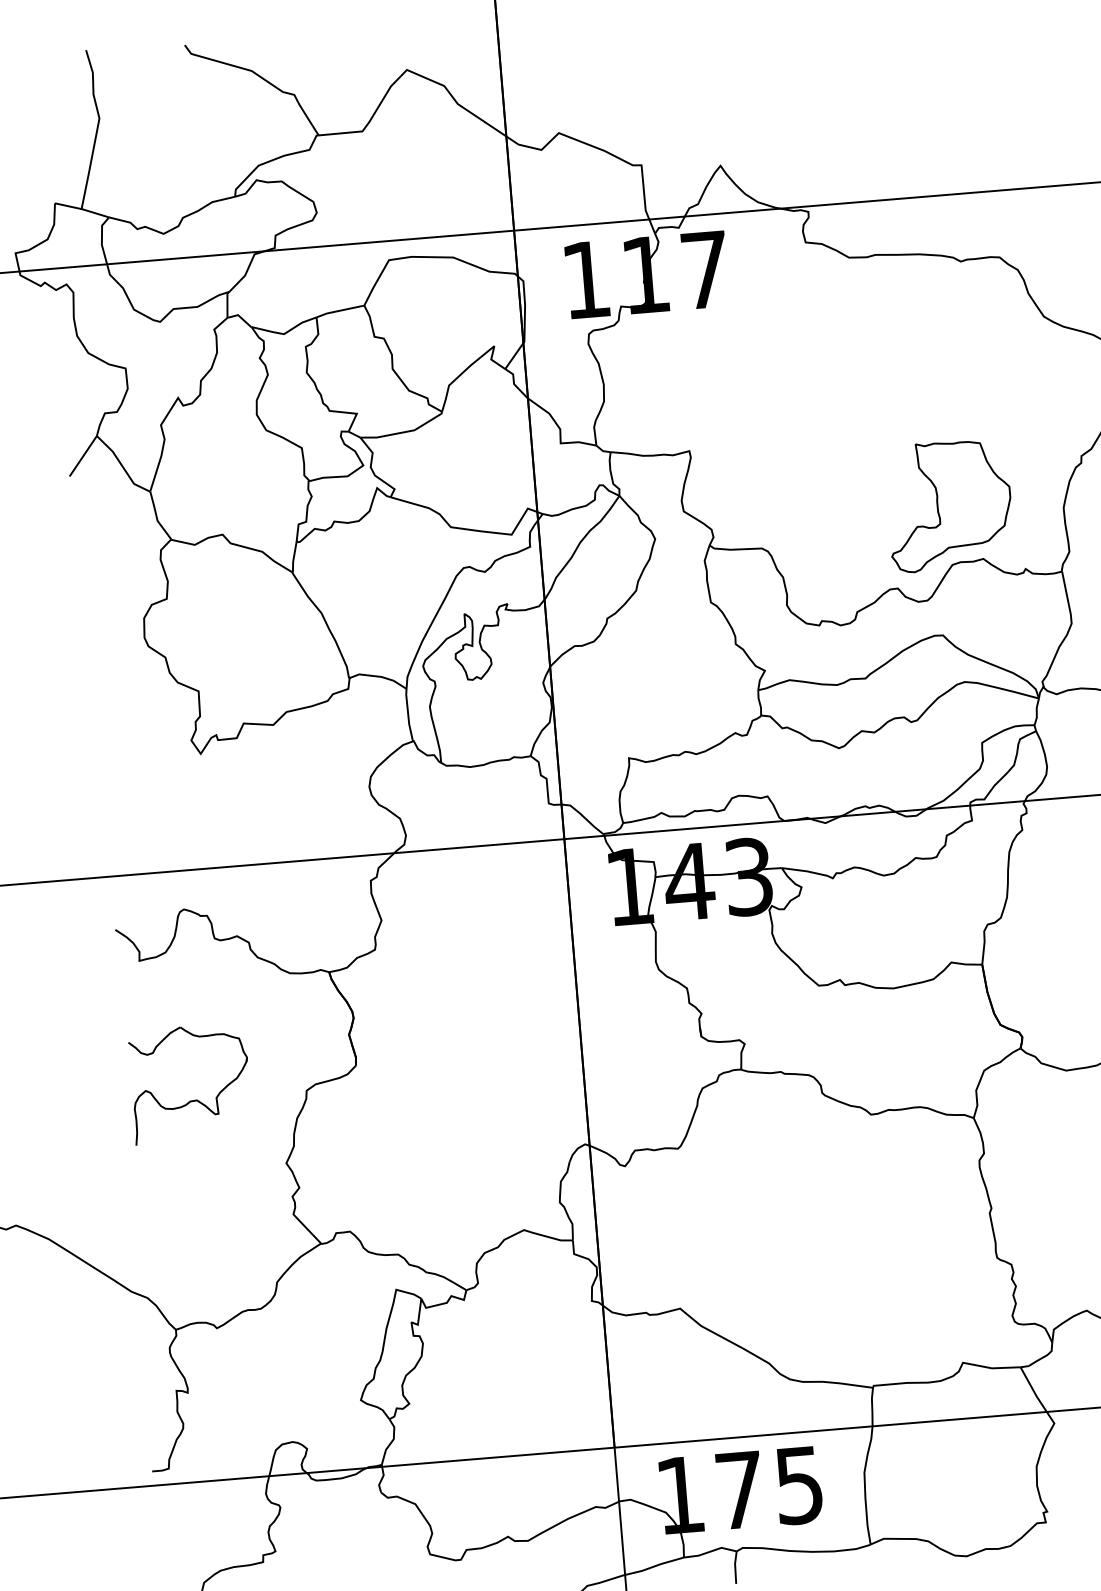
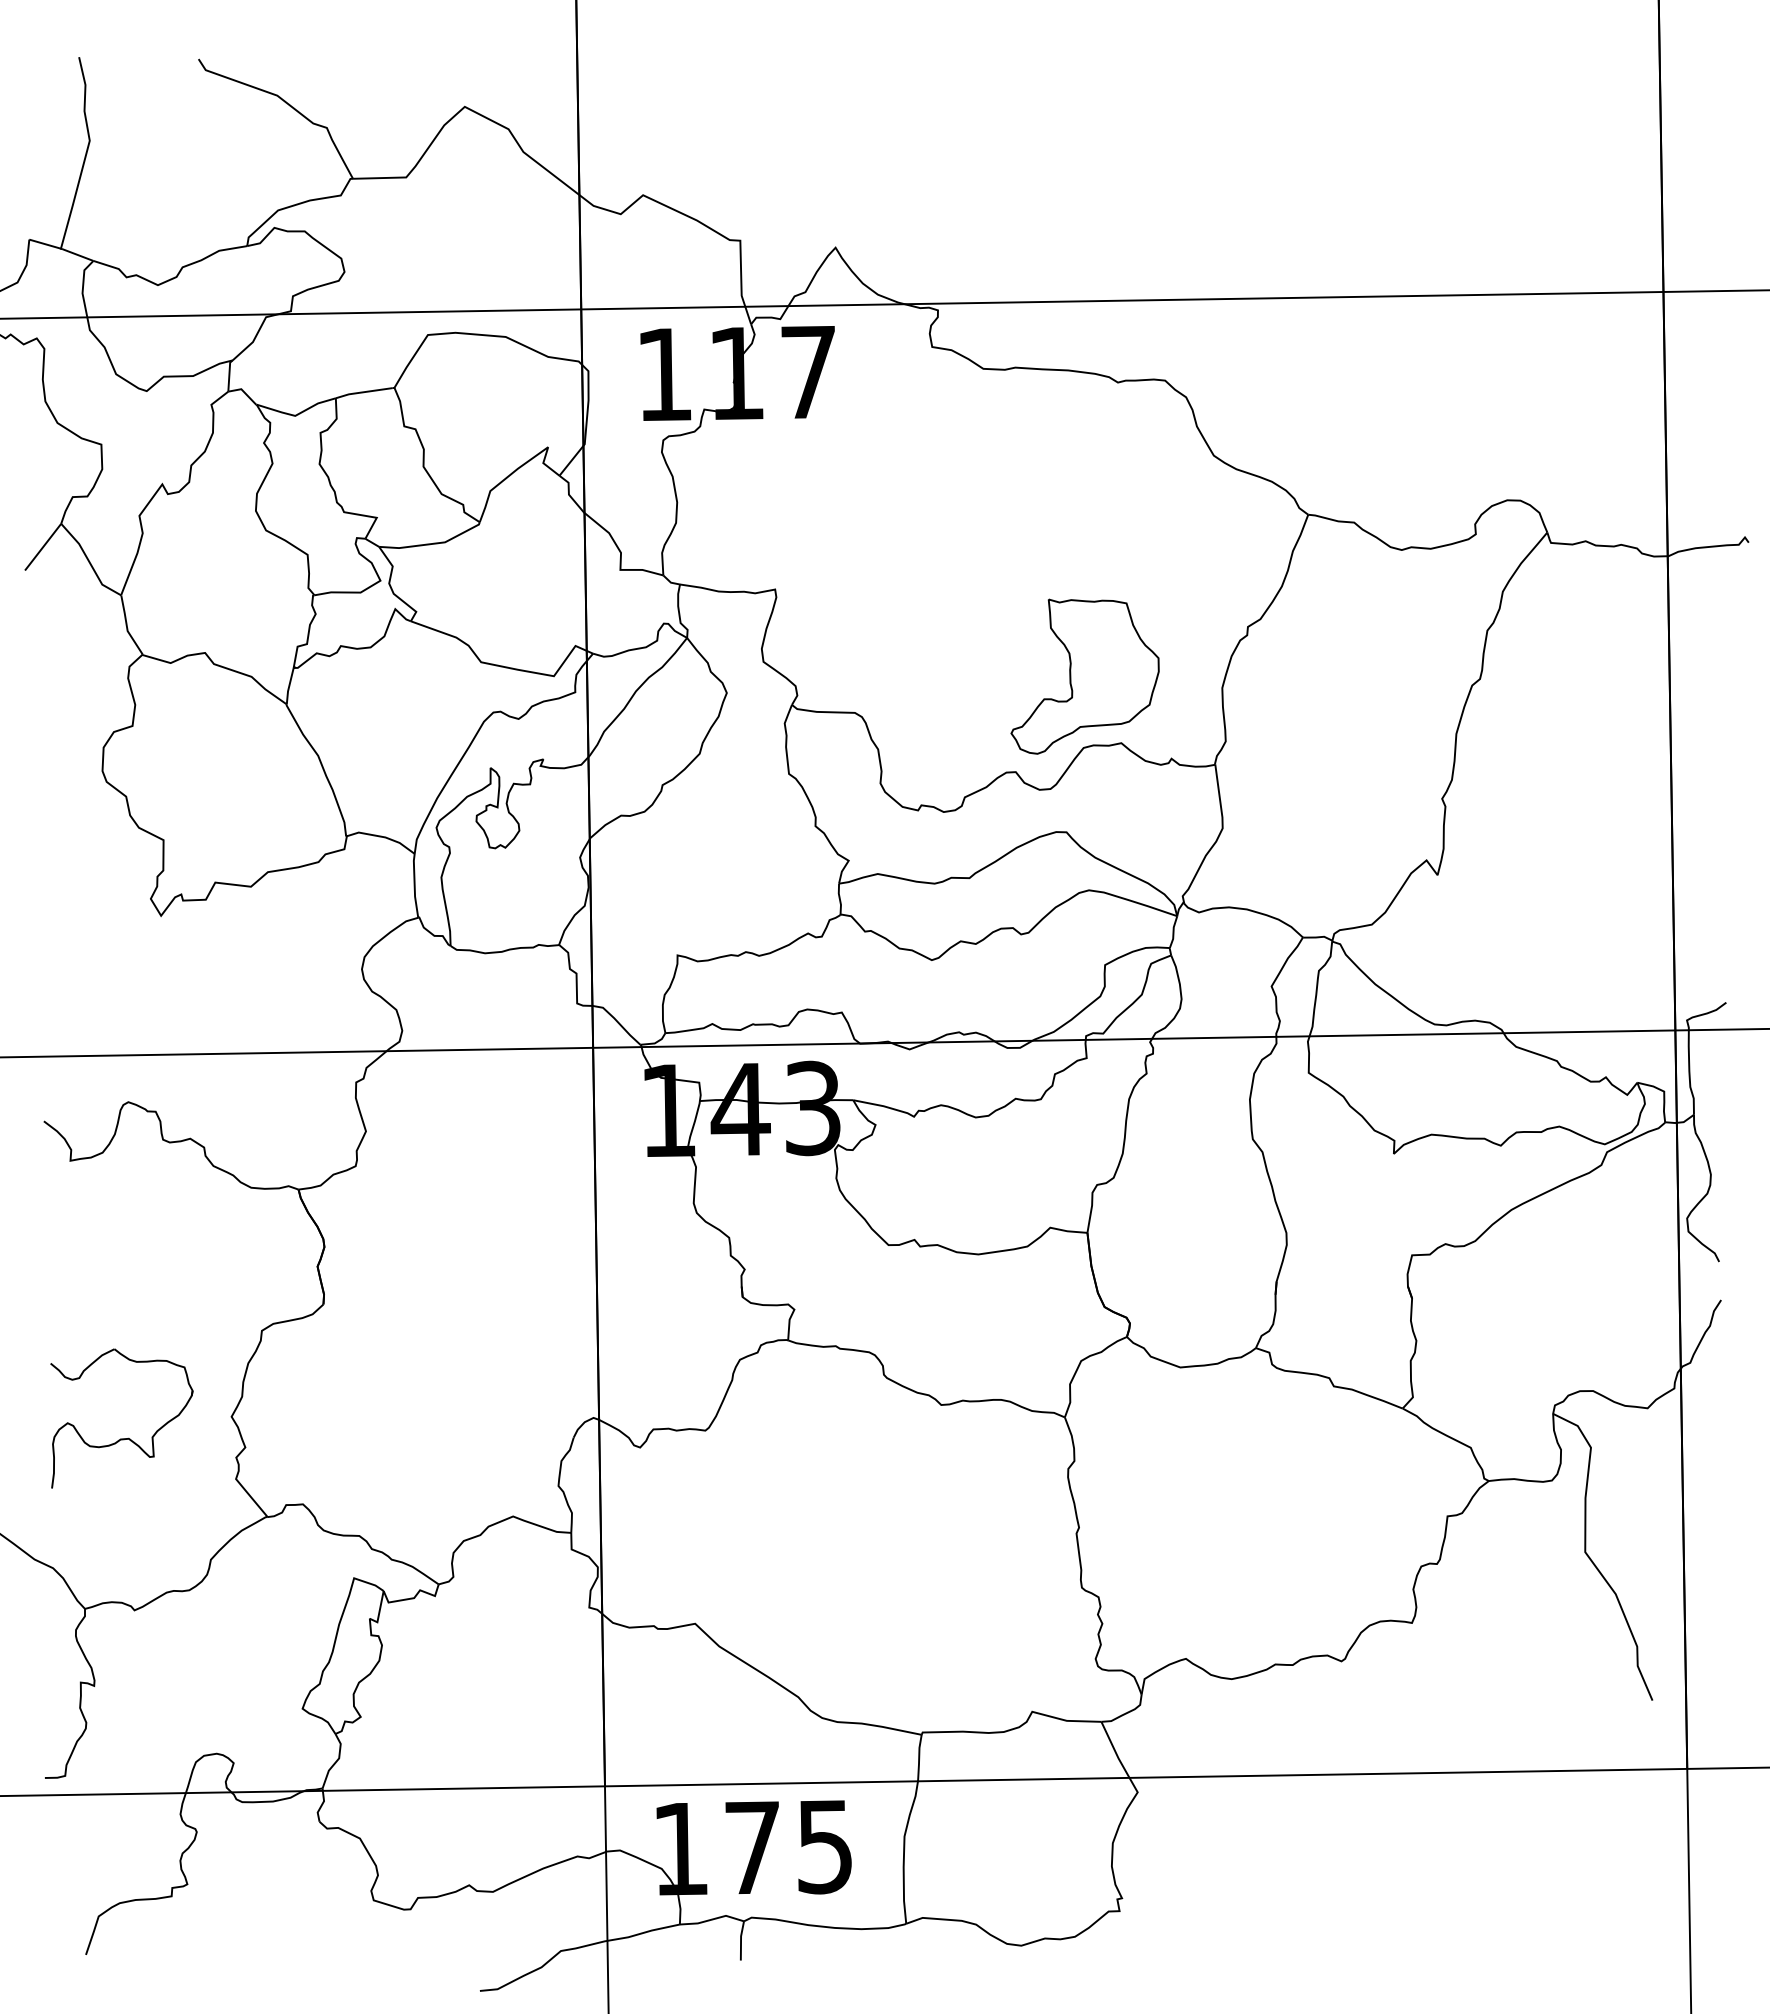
part: (190, 1100) -> (121, 1438), moved

